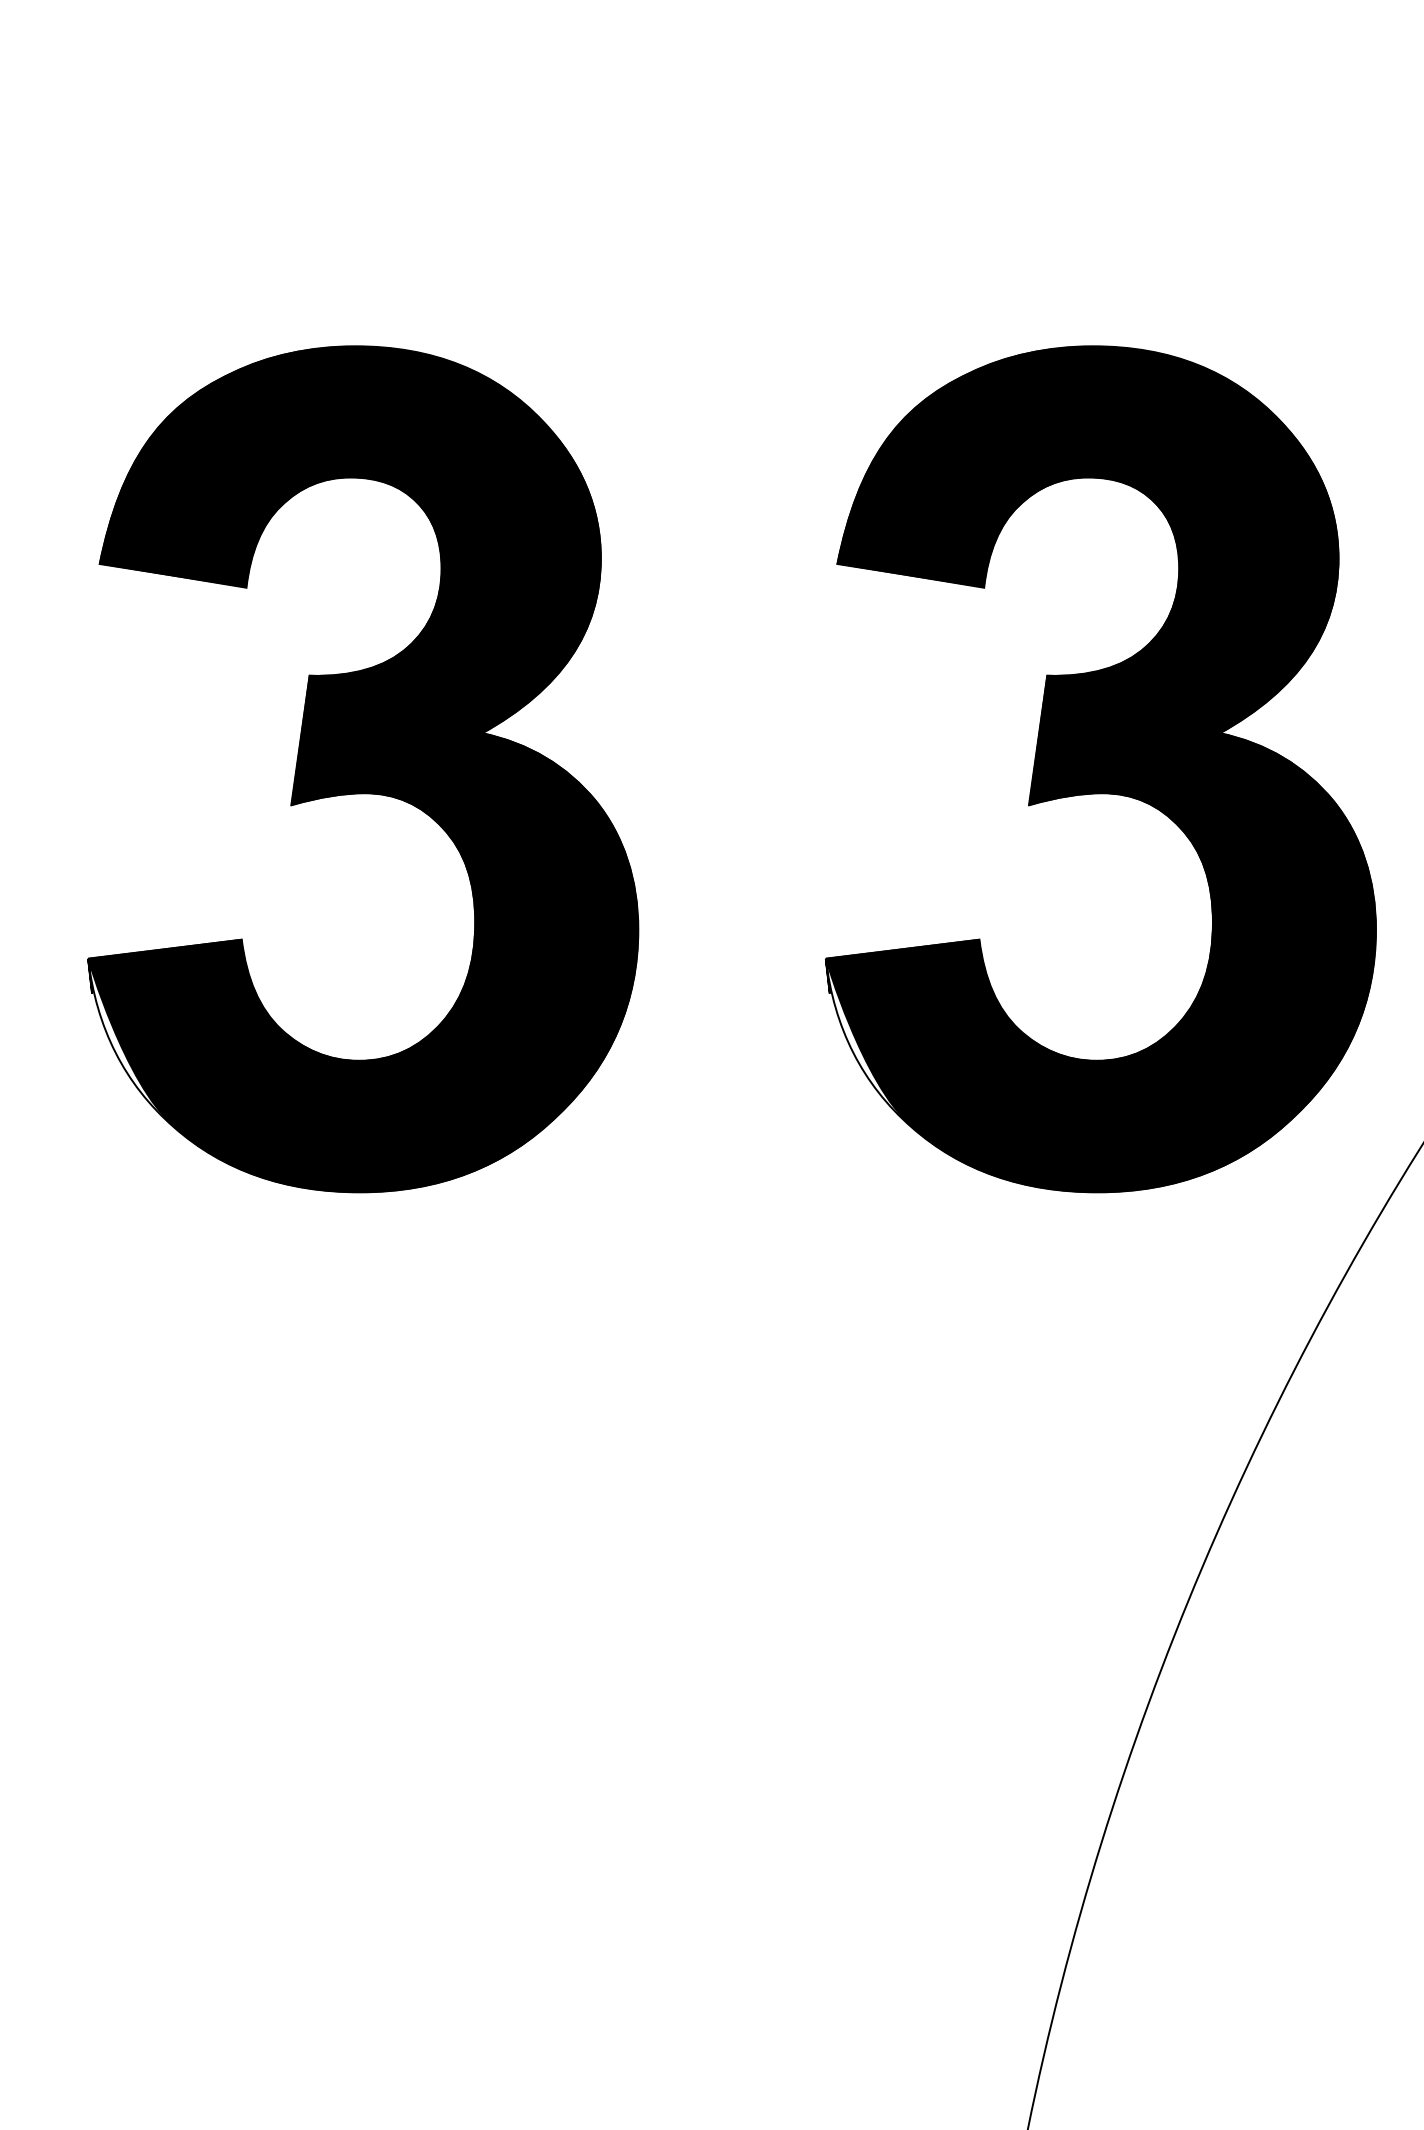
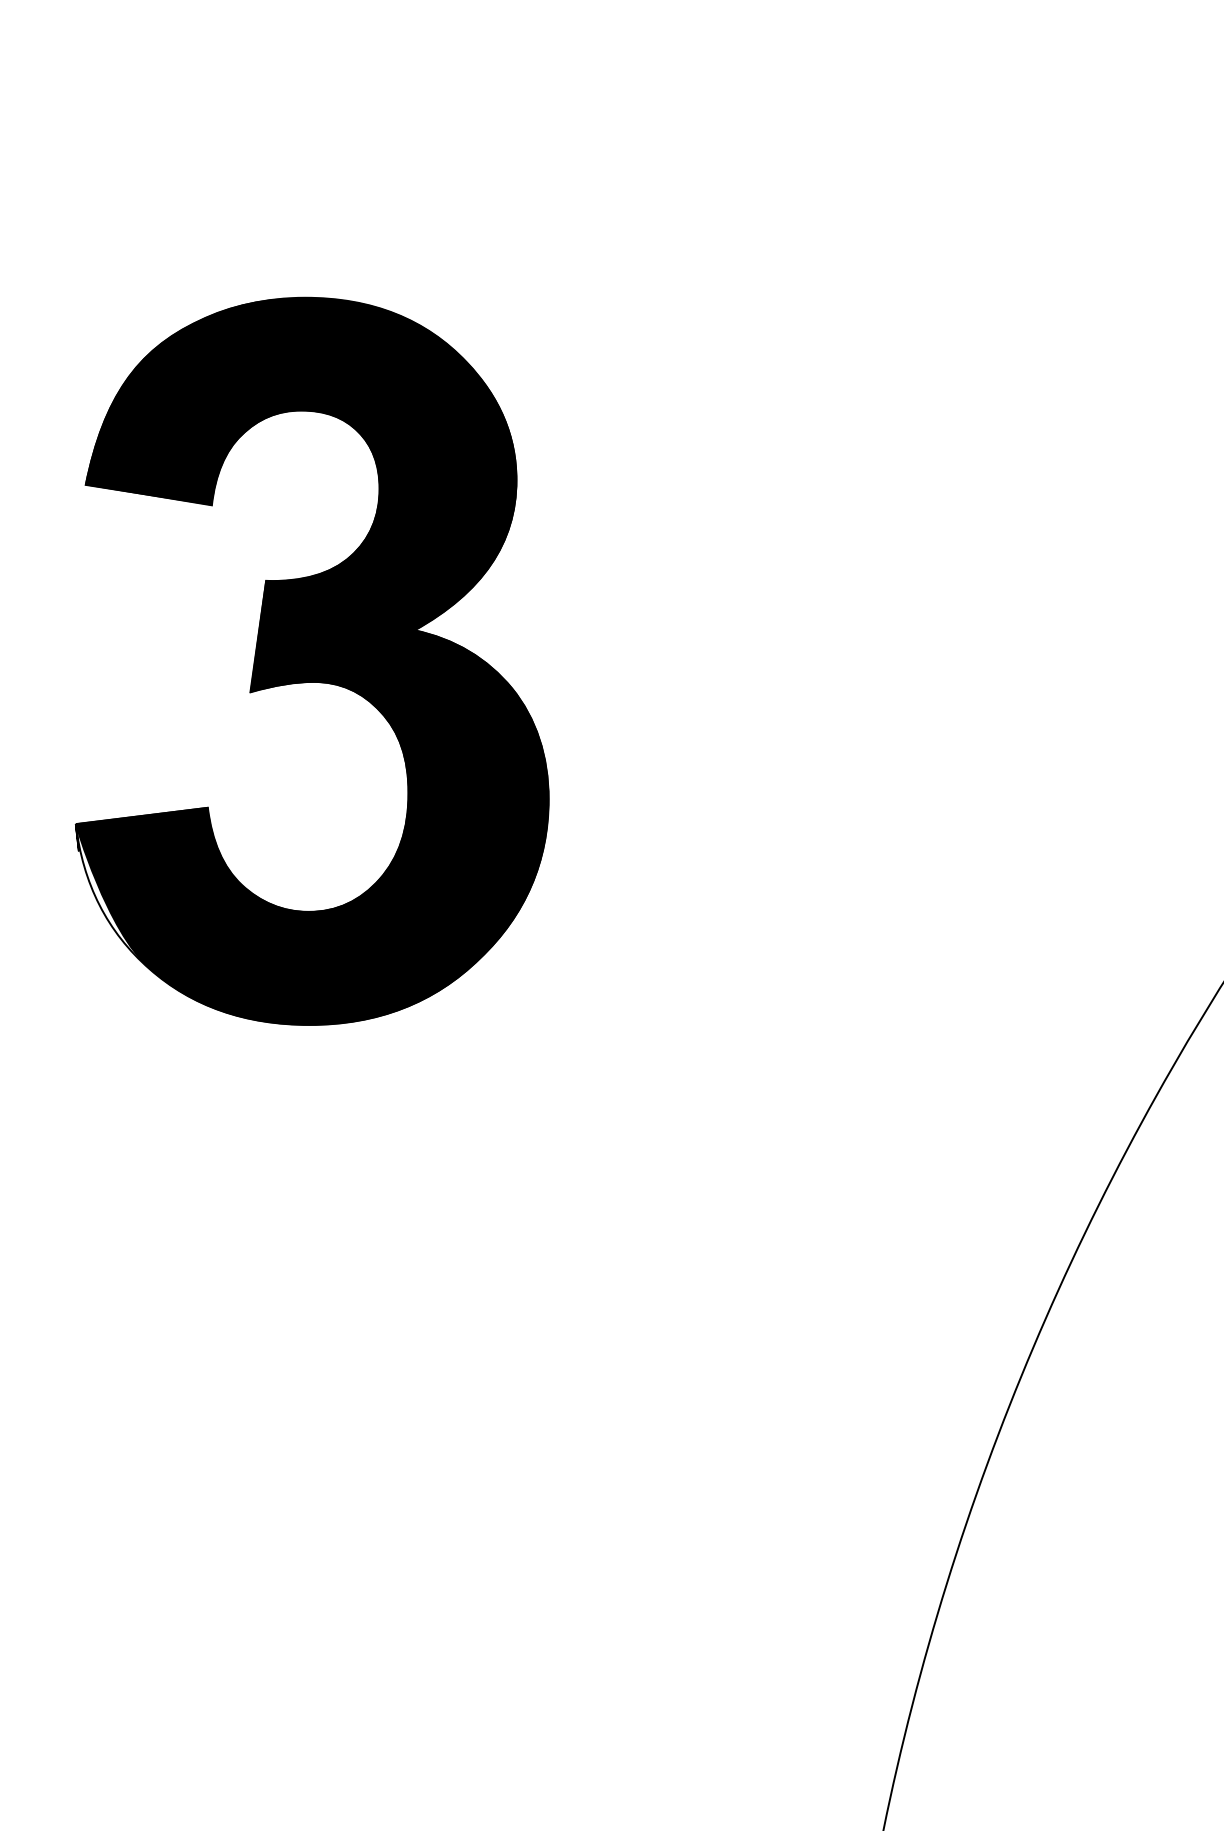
part: (1100, 768) -> (945, 660), removed

